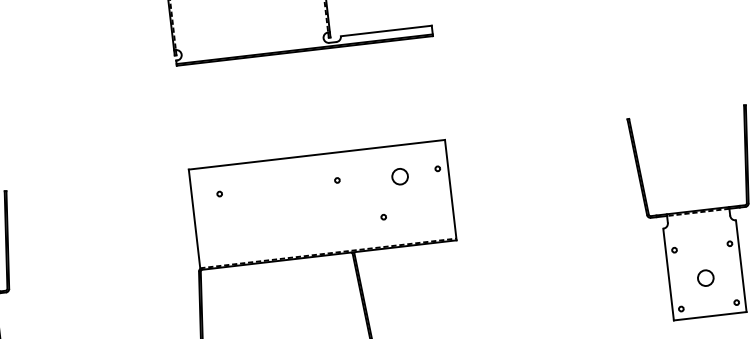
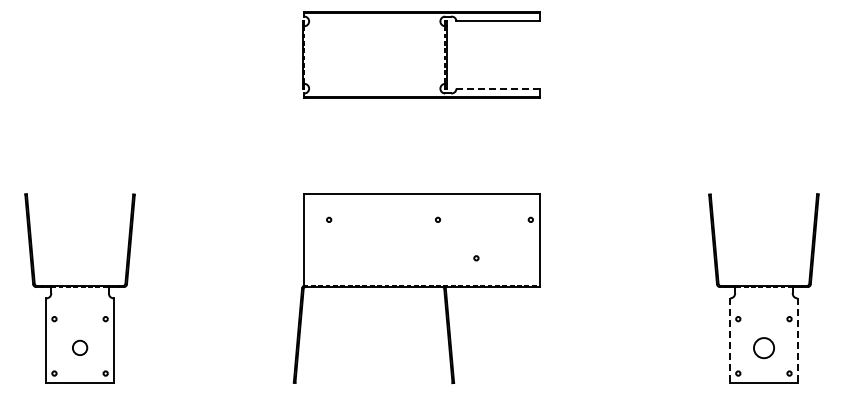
line: (386, 30) -> (498, 88), solid -> dashed
circle: (400, 177) -> (495, 223), removed
line: (741, 266) -> (797, 341), solid -> dashed
line: (668, 275) -> (730, 341), solid -> dashed
circle: (705, 277) -> (763, 347), size x1.4

